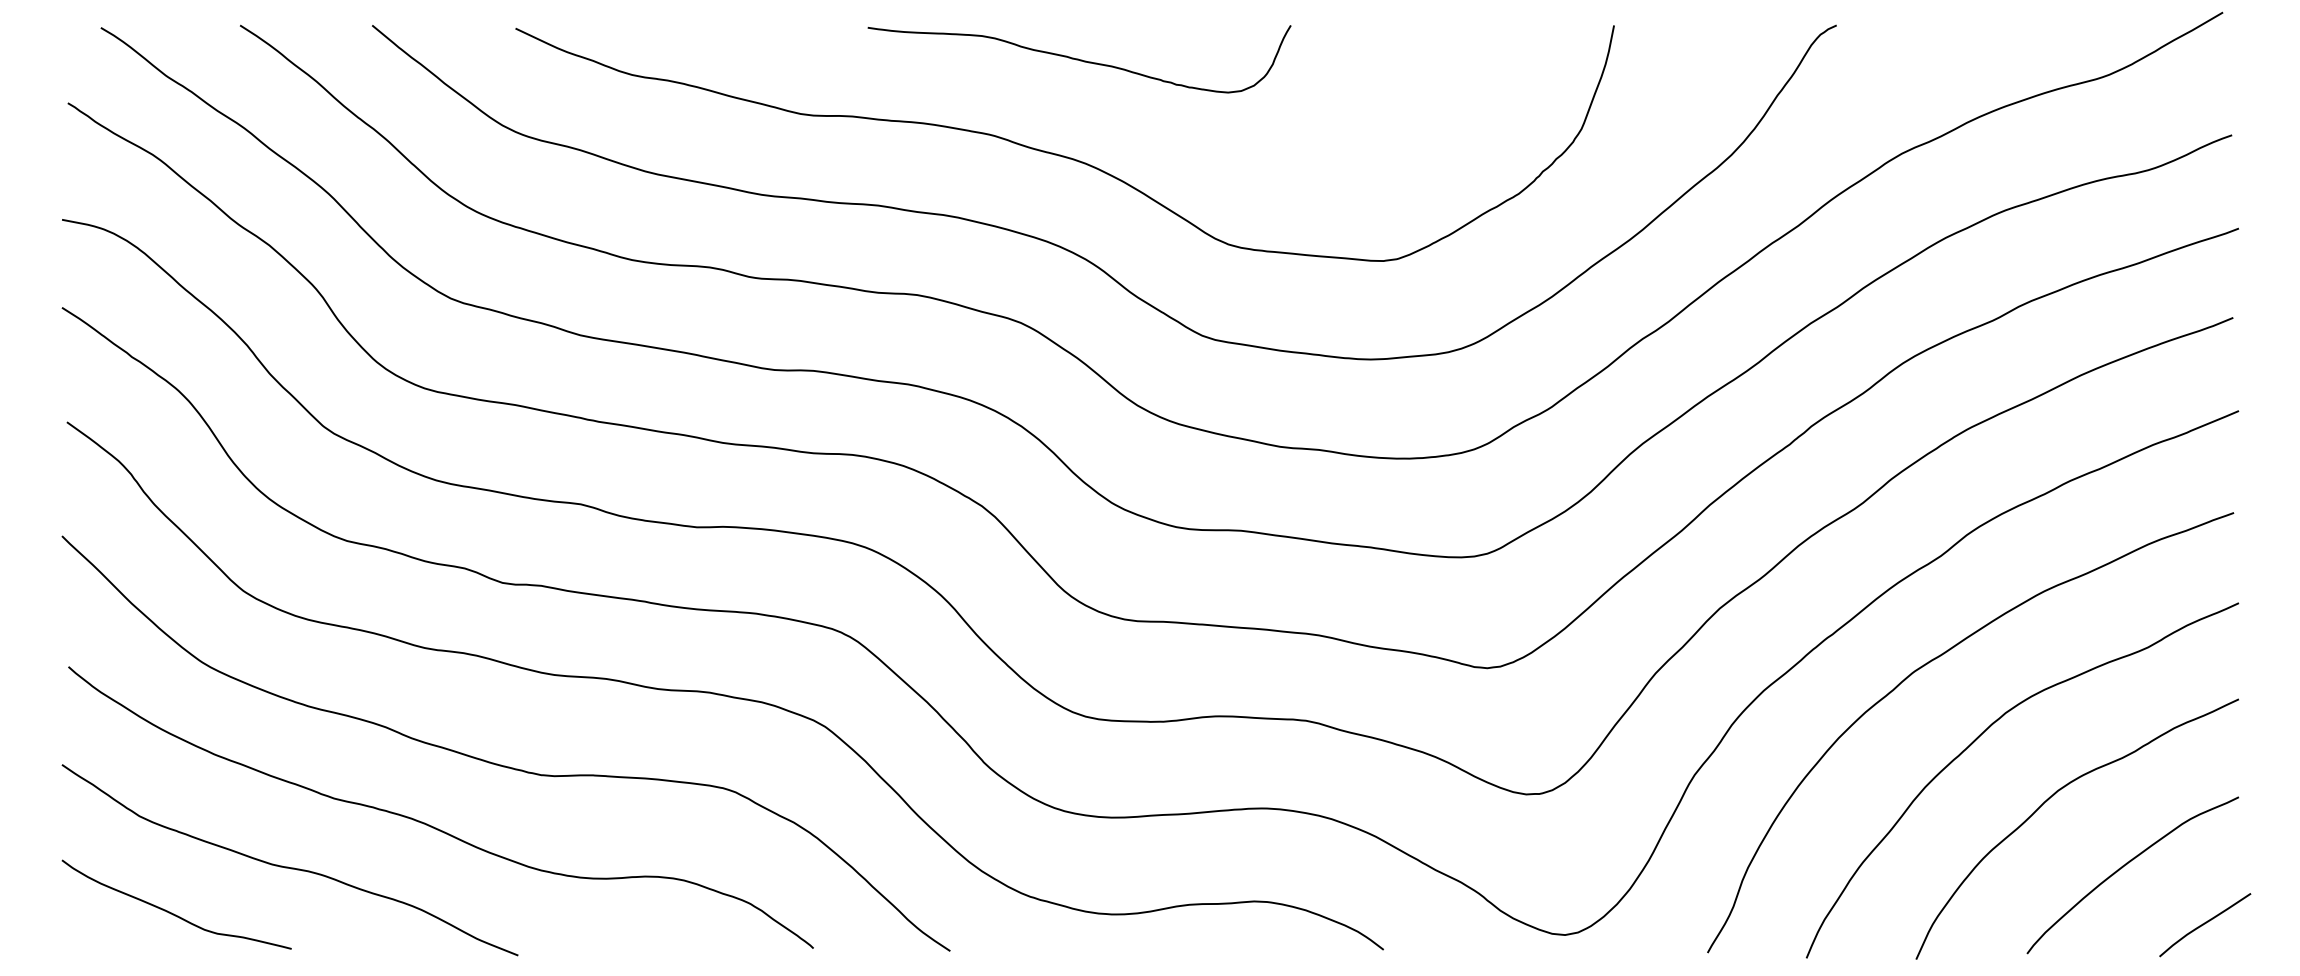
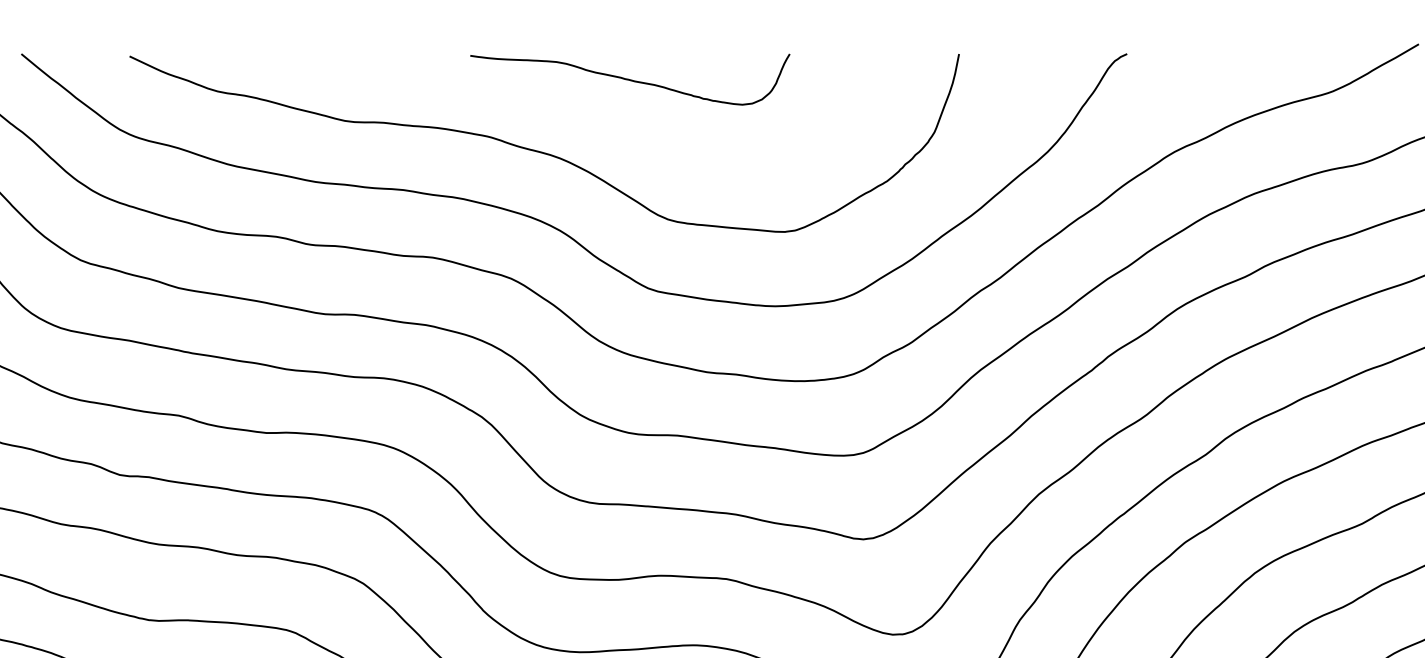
curve: (1079, 59) -> (630, 79), moved

